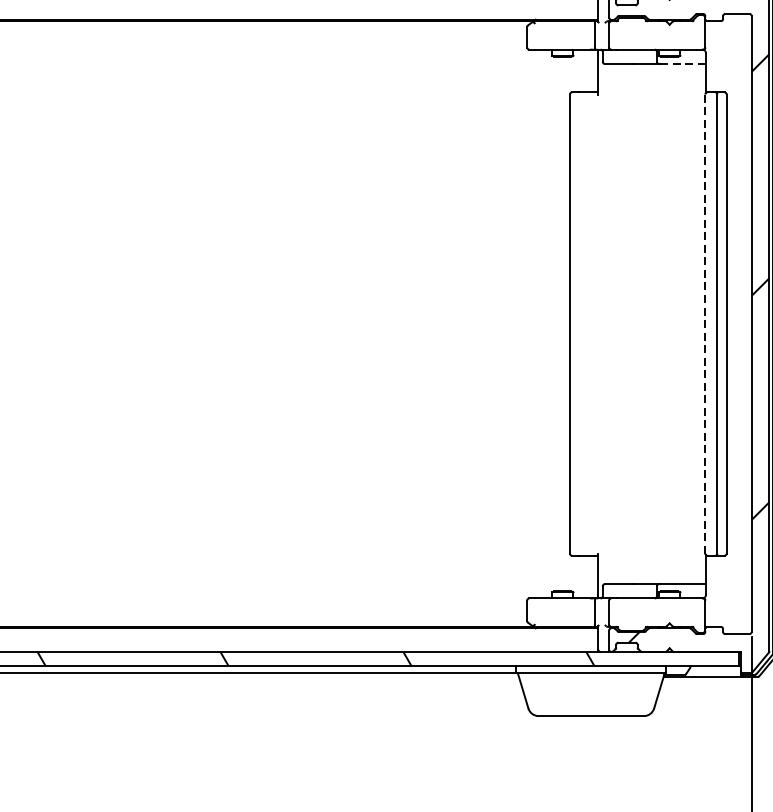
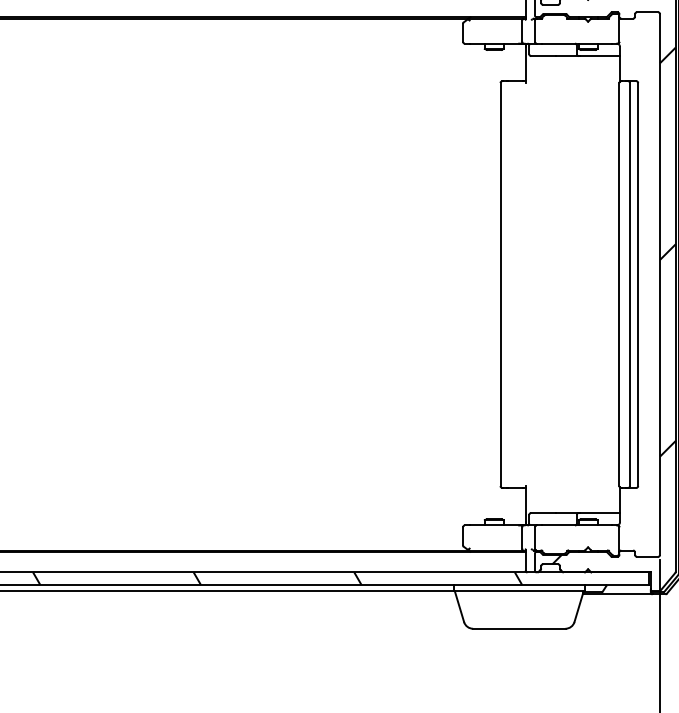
line: (683, 64) -> (600, 56), dashed -> solid
line: (705, 323) -> (619, 284), dashed -> solid

